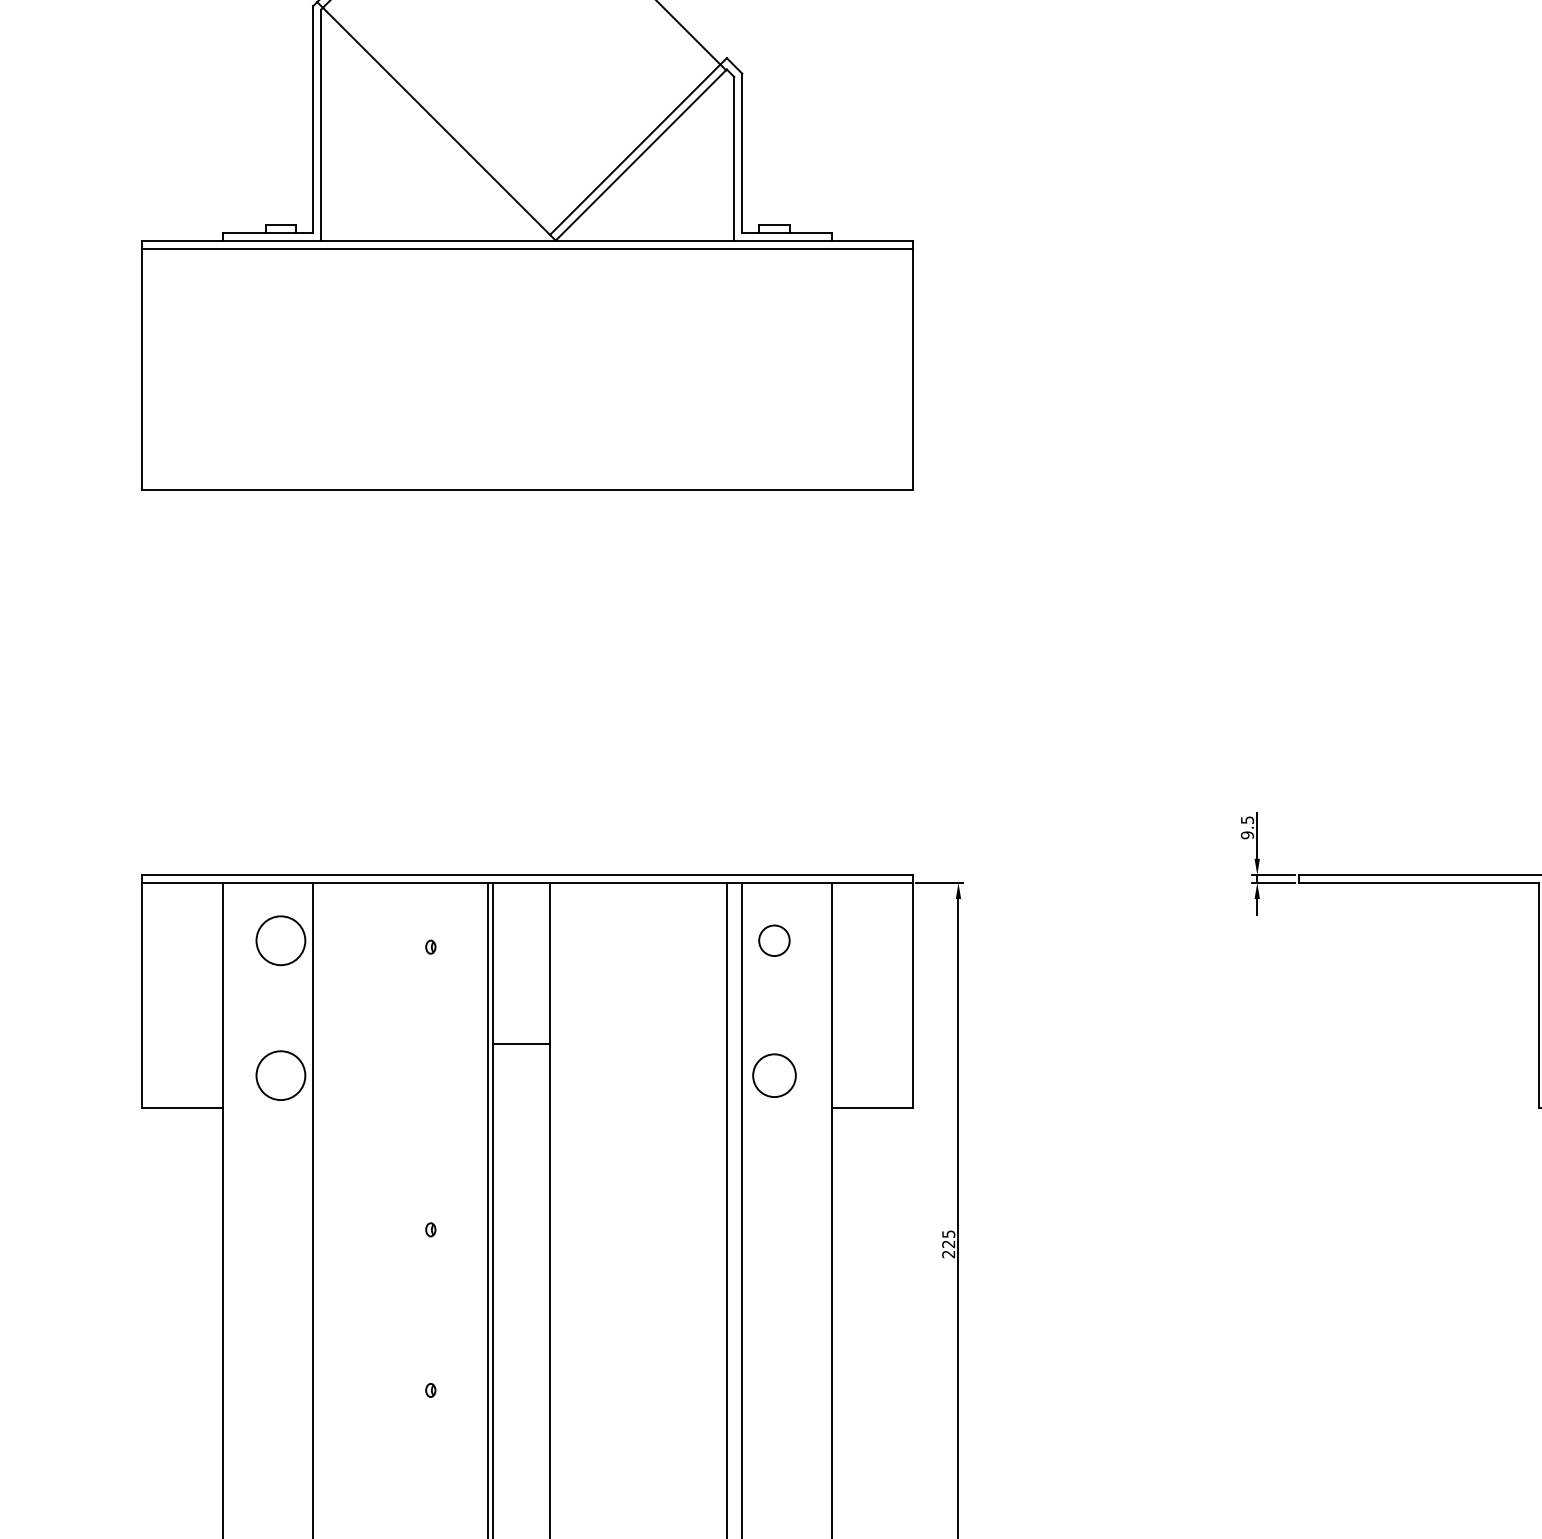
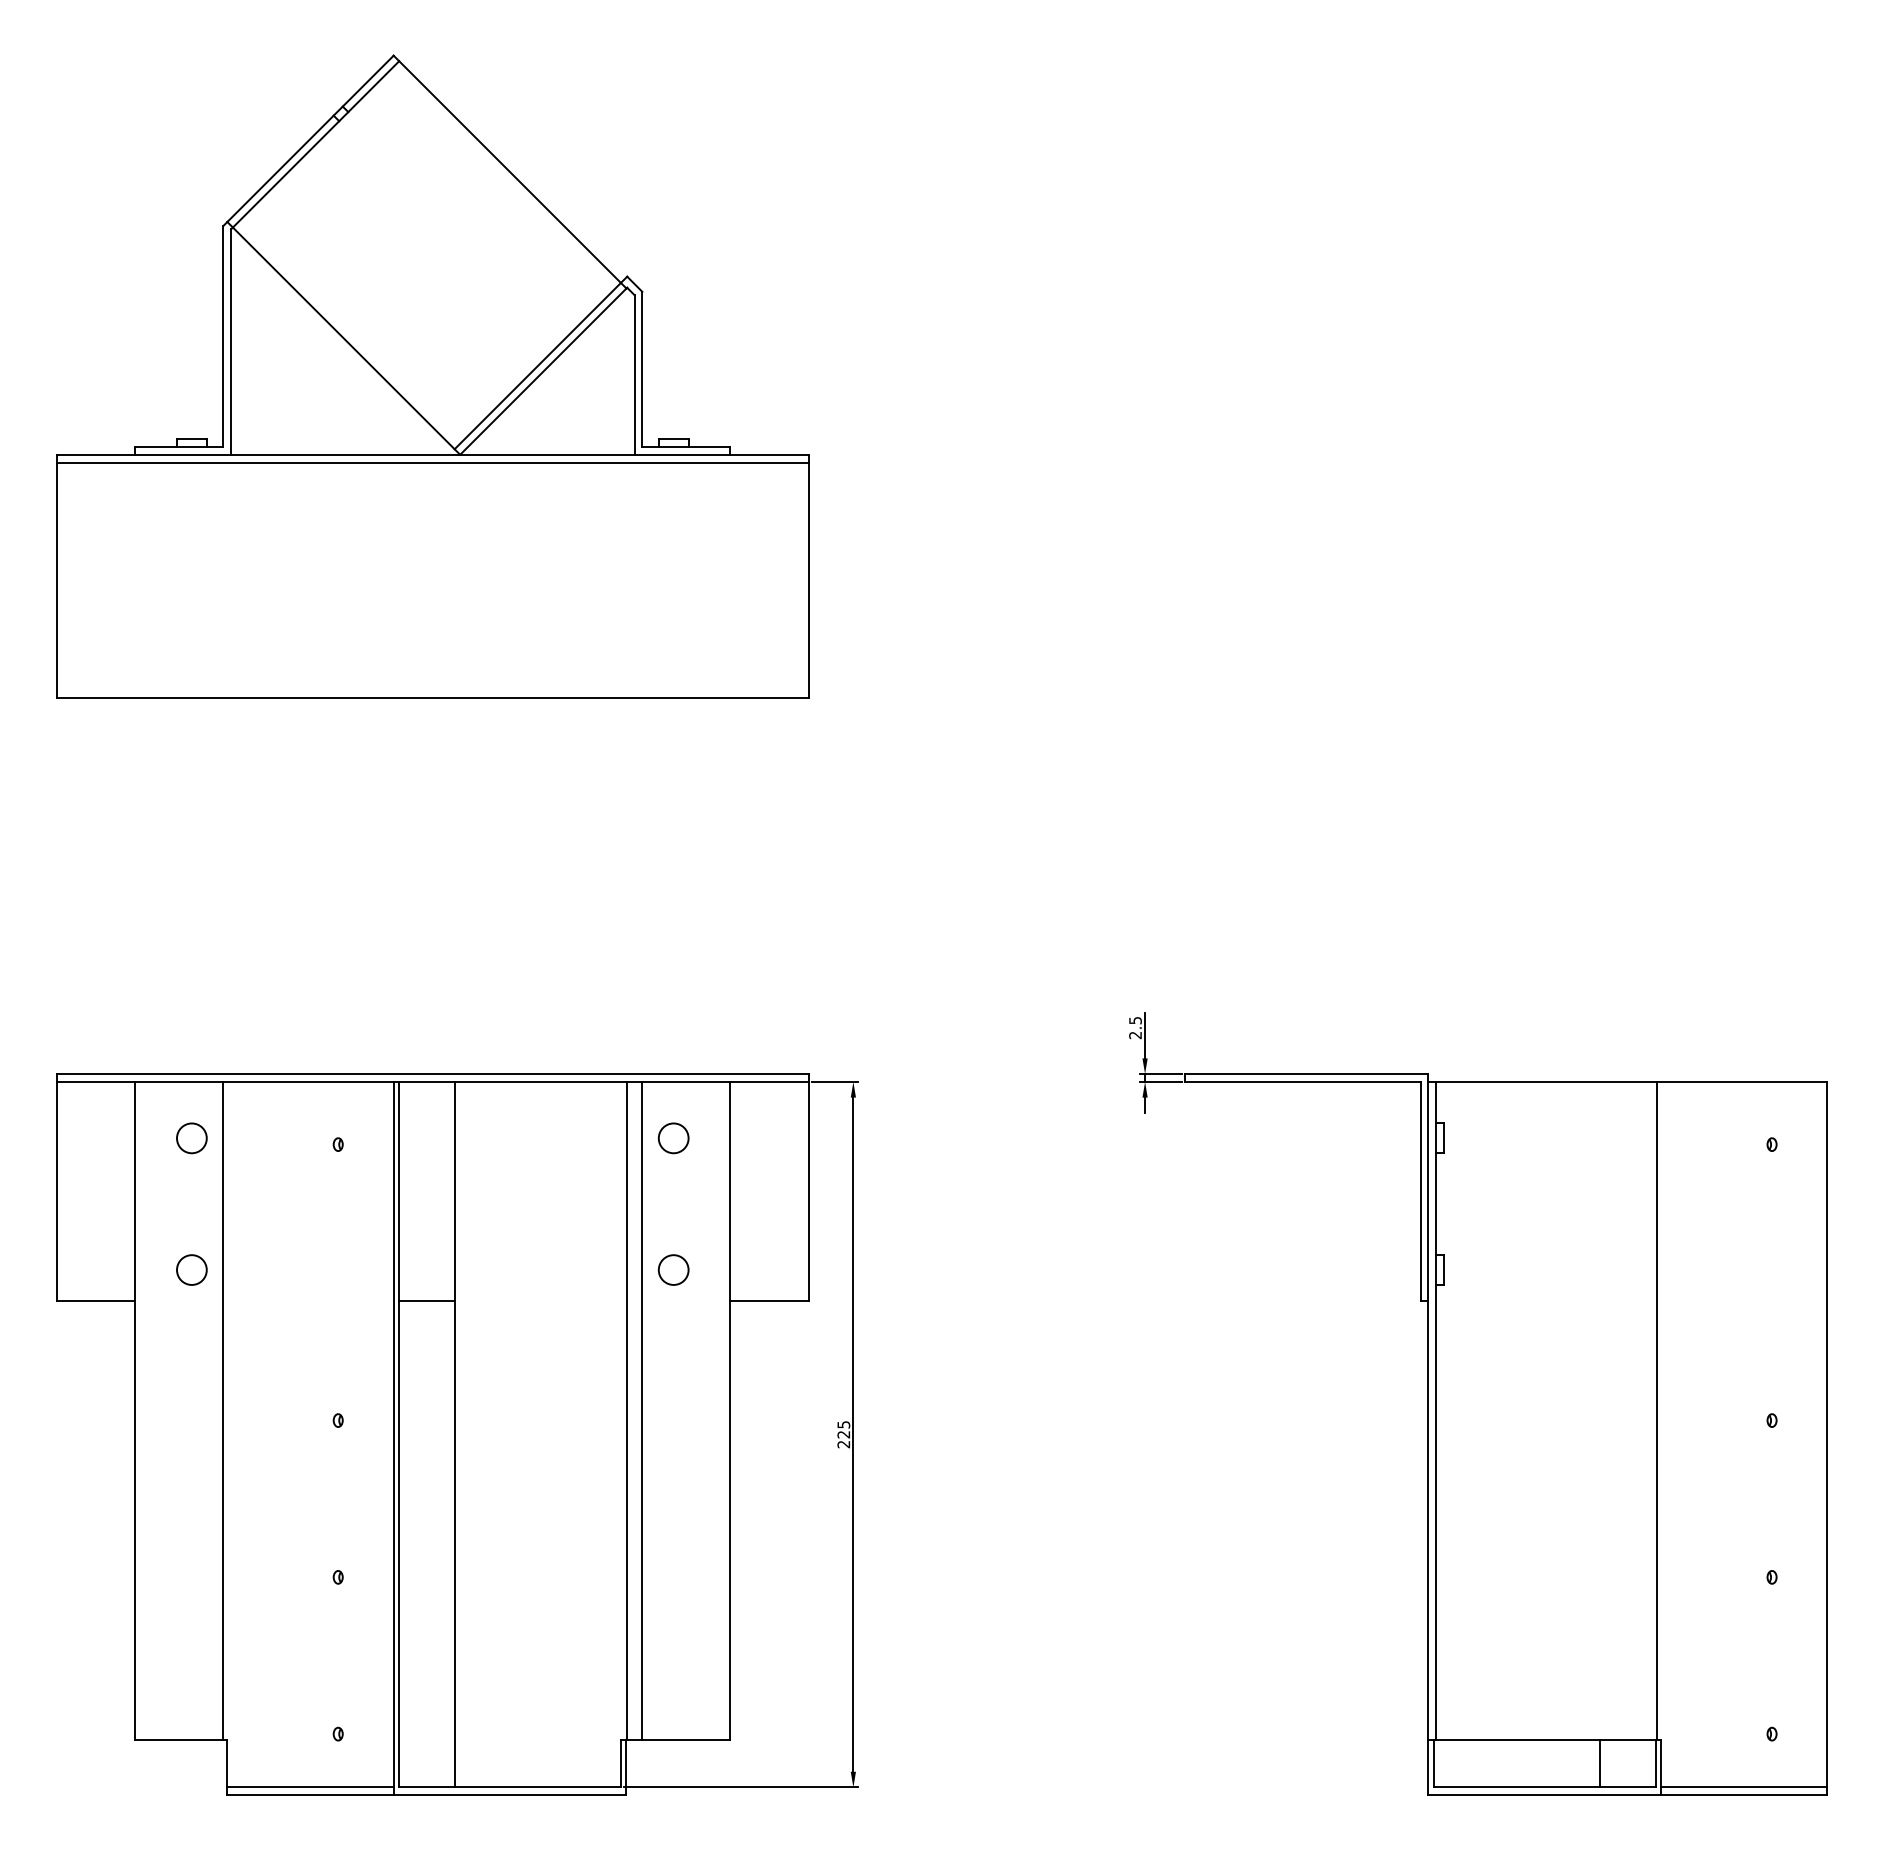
text: (1247, 835) -> (1135, 1035), 9.5 -> 2.5
circle: (280, 940) -> (191, 1138), size x0.62
line: (521, 1044) -> (426, 1301), moved
circle: (280, 1075) -> (191, 1269), size x0.62
circle: (774, 1075) -> (673, 1269), size x0.71

